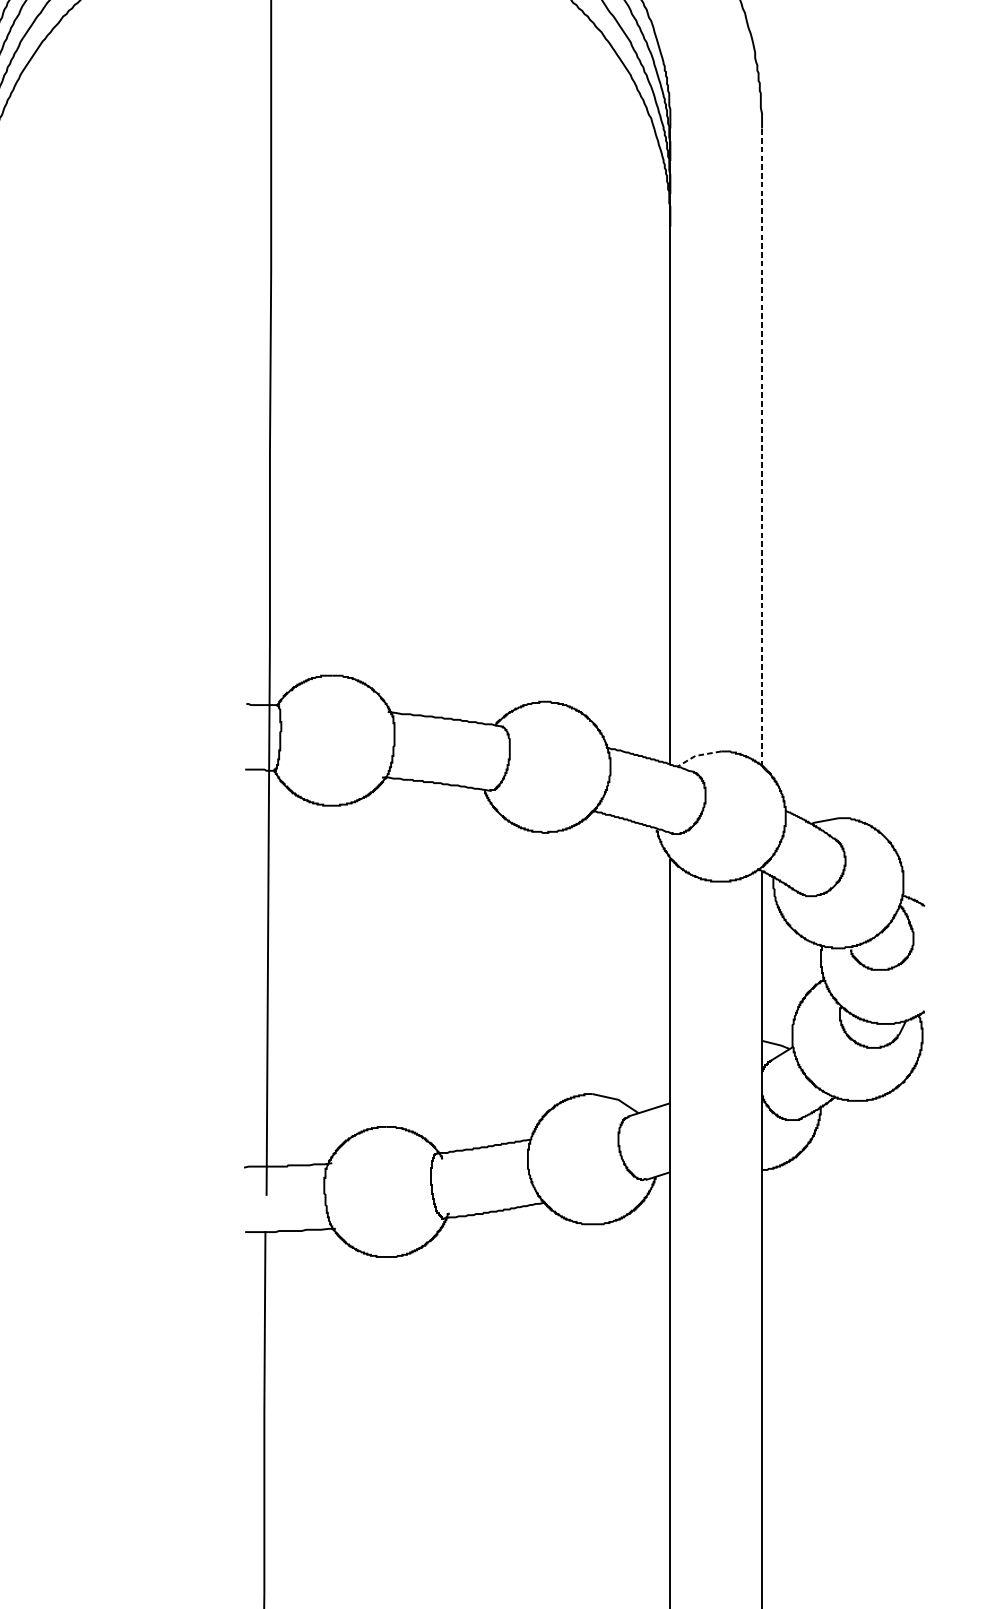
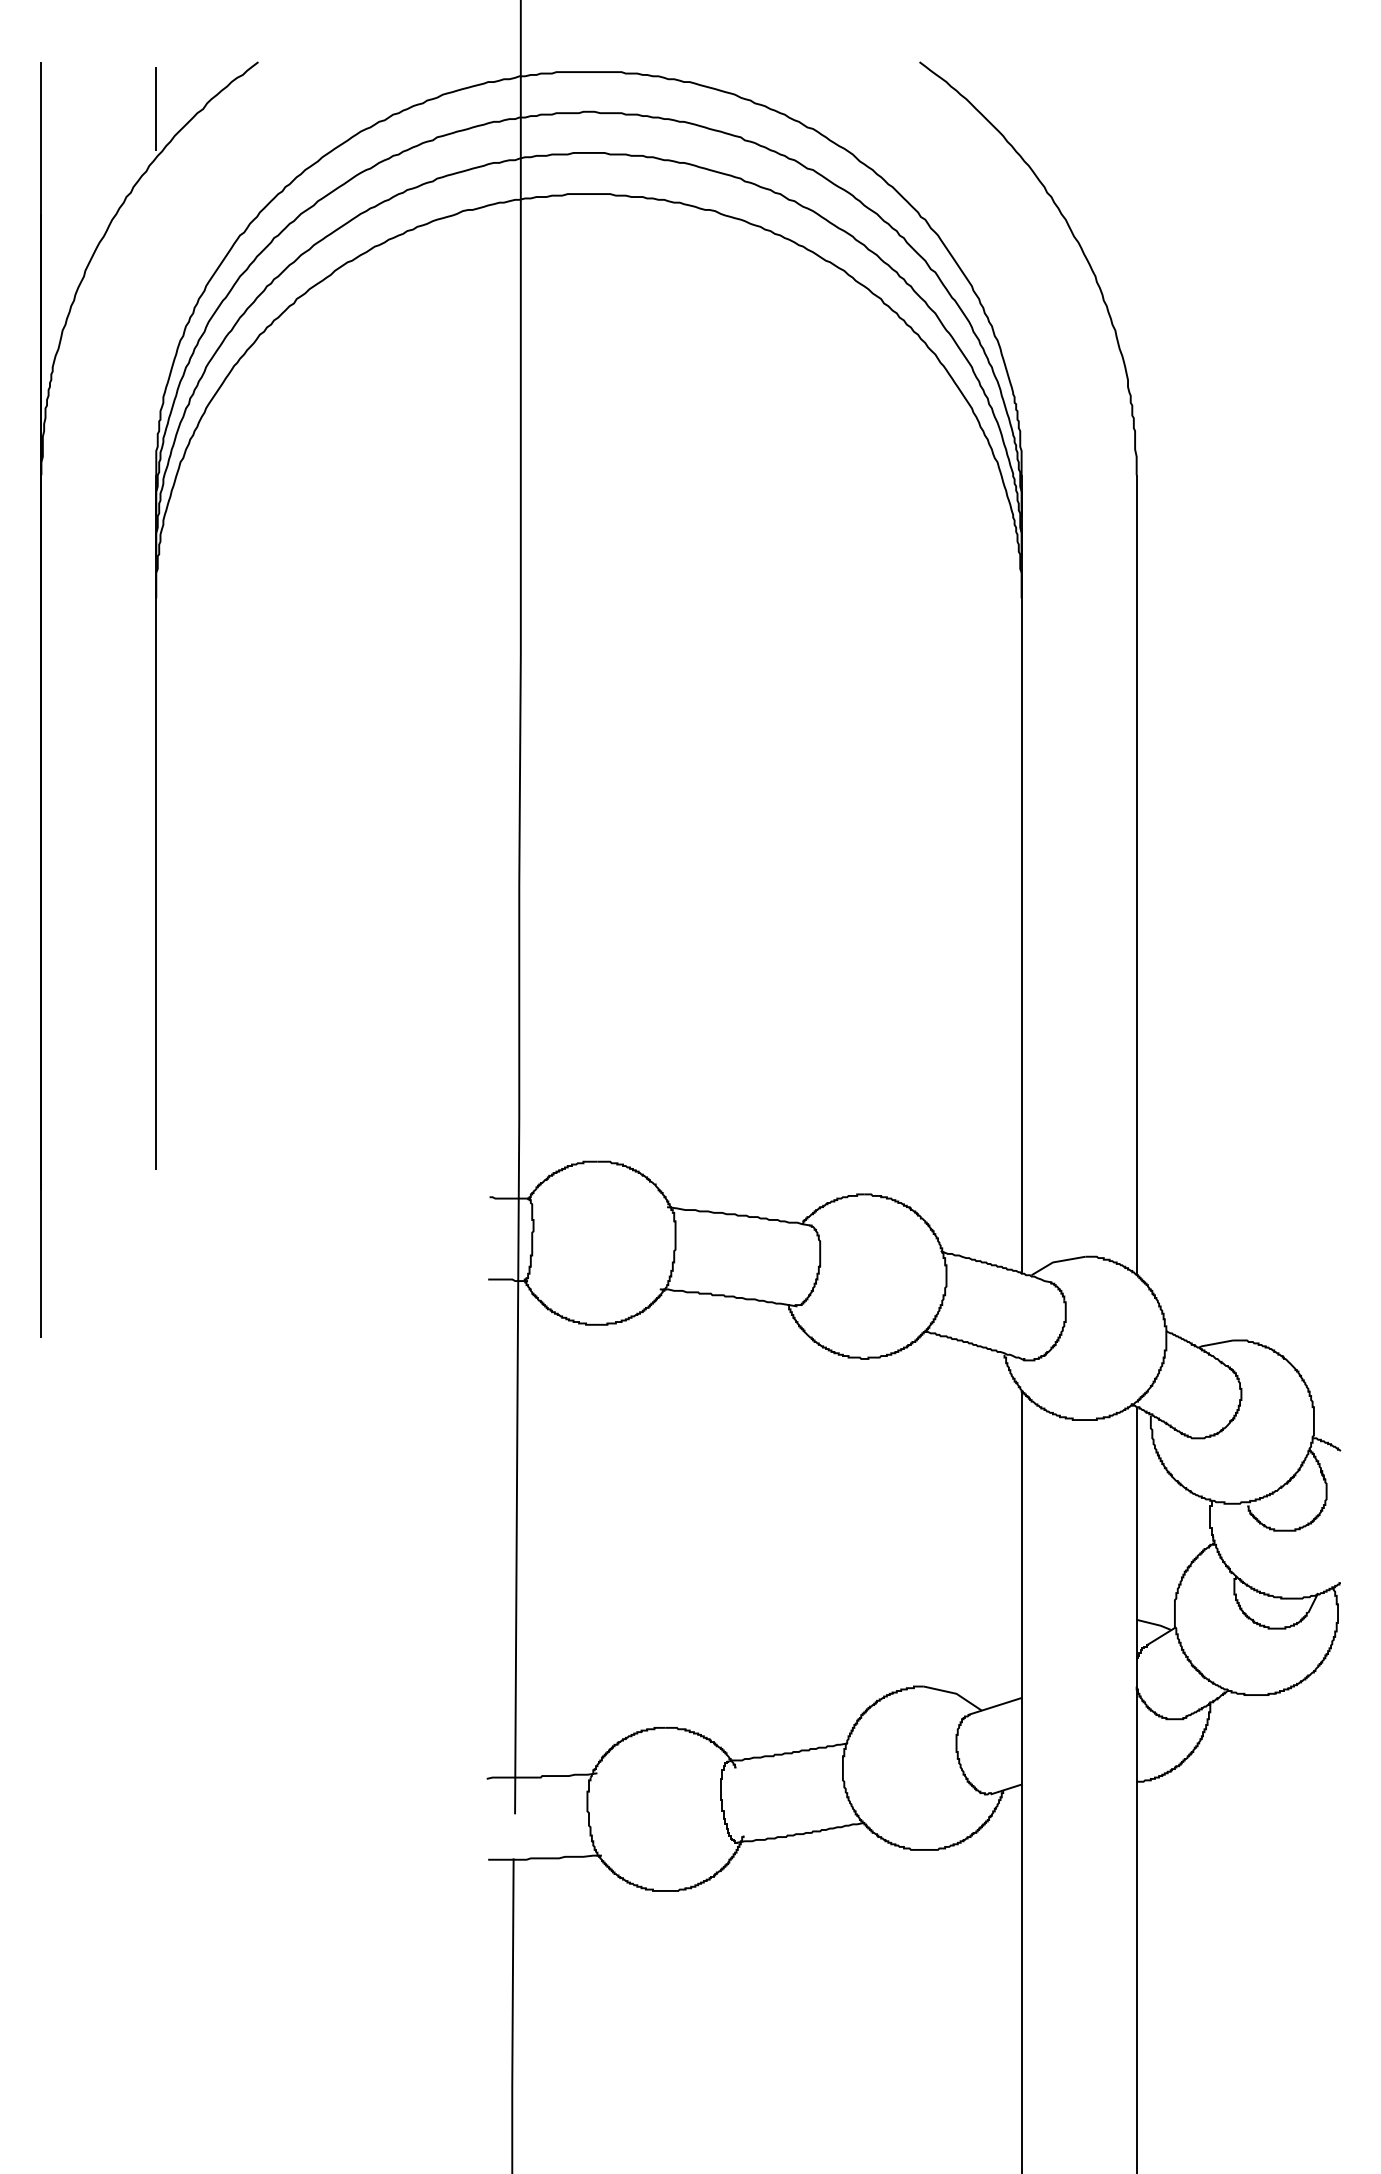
line: (761, 446) -> (1136, 874), dashed -> solid
line: (698, 755) -> (1056, 1261), dashed -> solid

